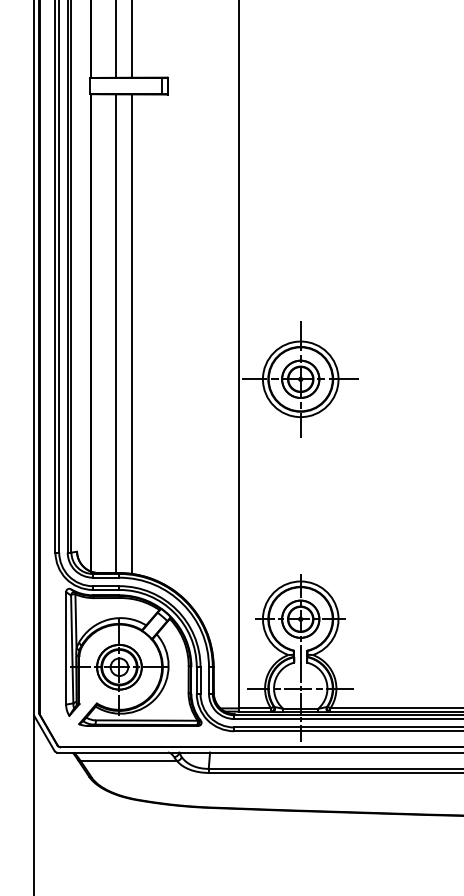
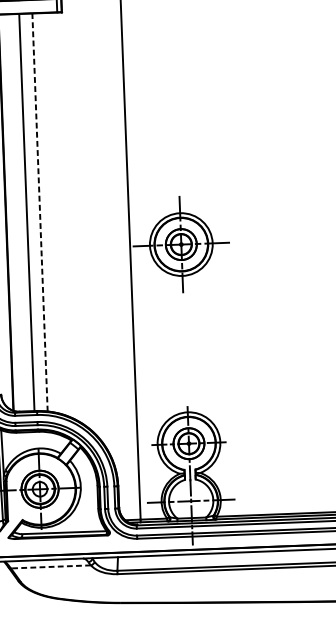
line: (132, 334) -> (40, 212), solid -> dashed
line: (128, 761) -> (50, 567), solid -> dashed

